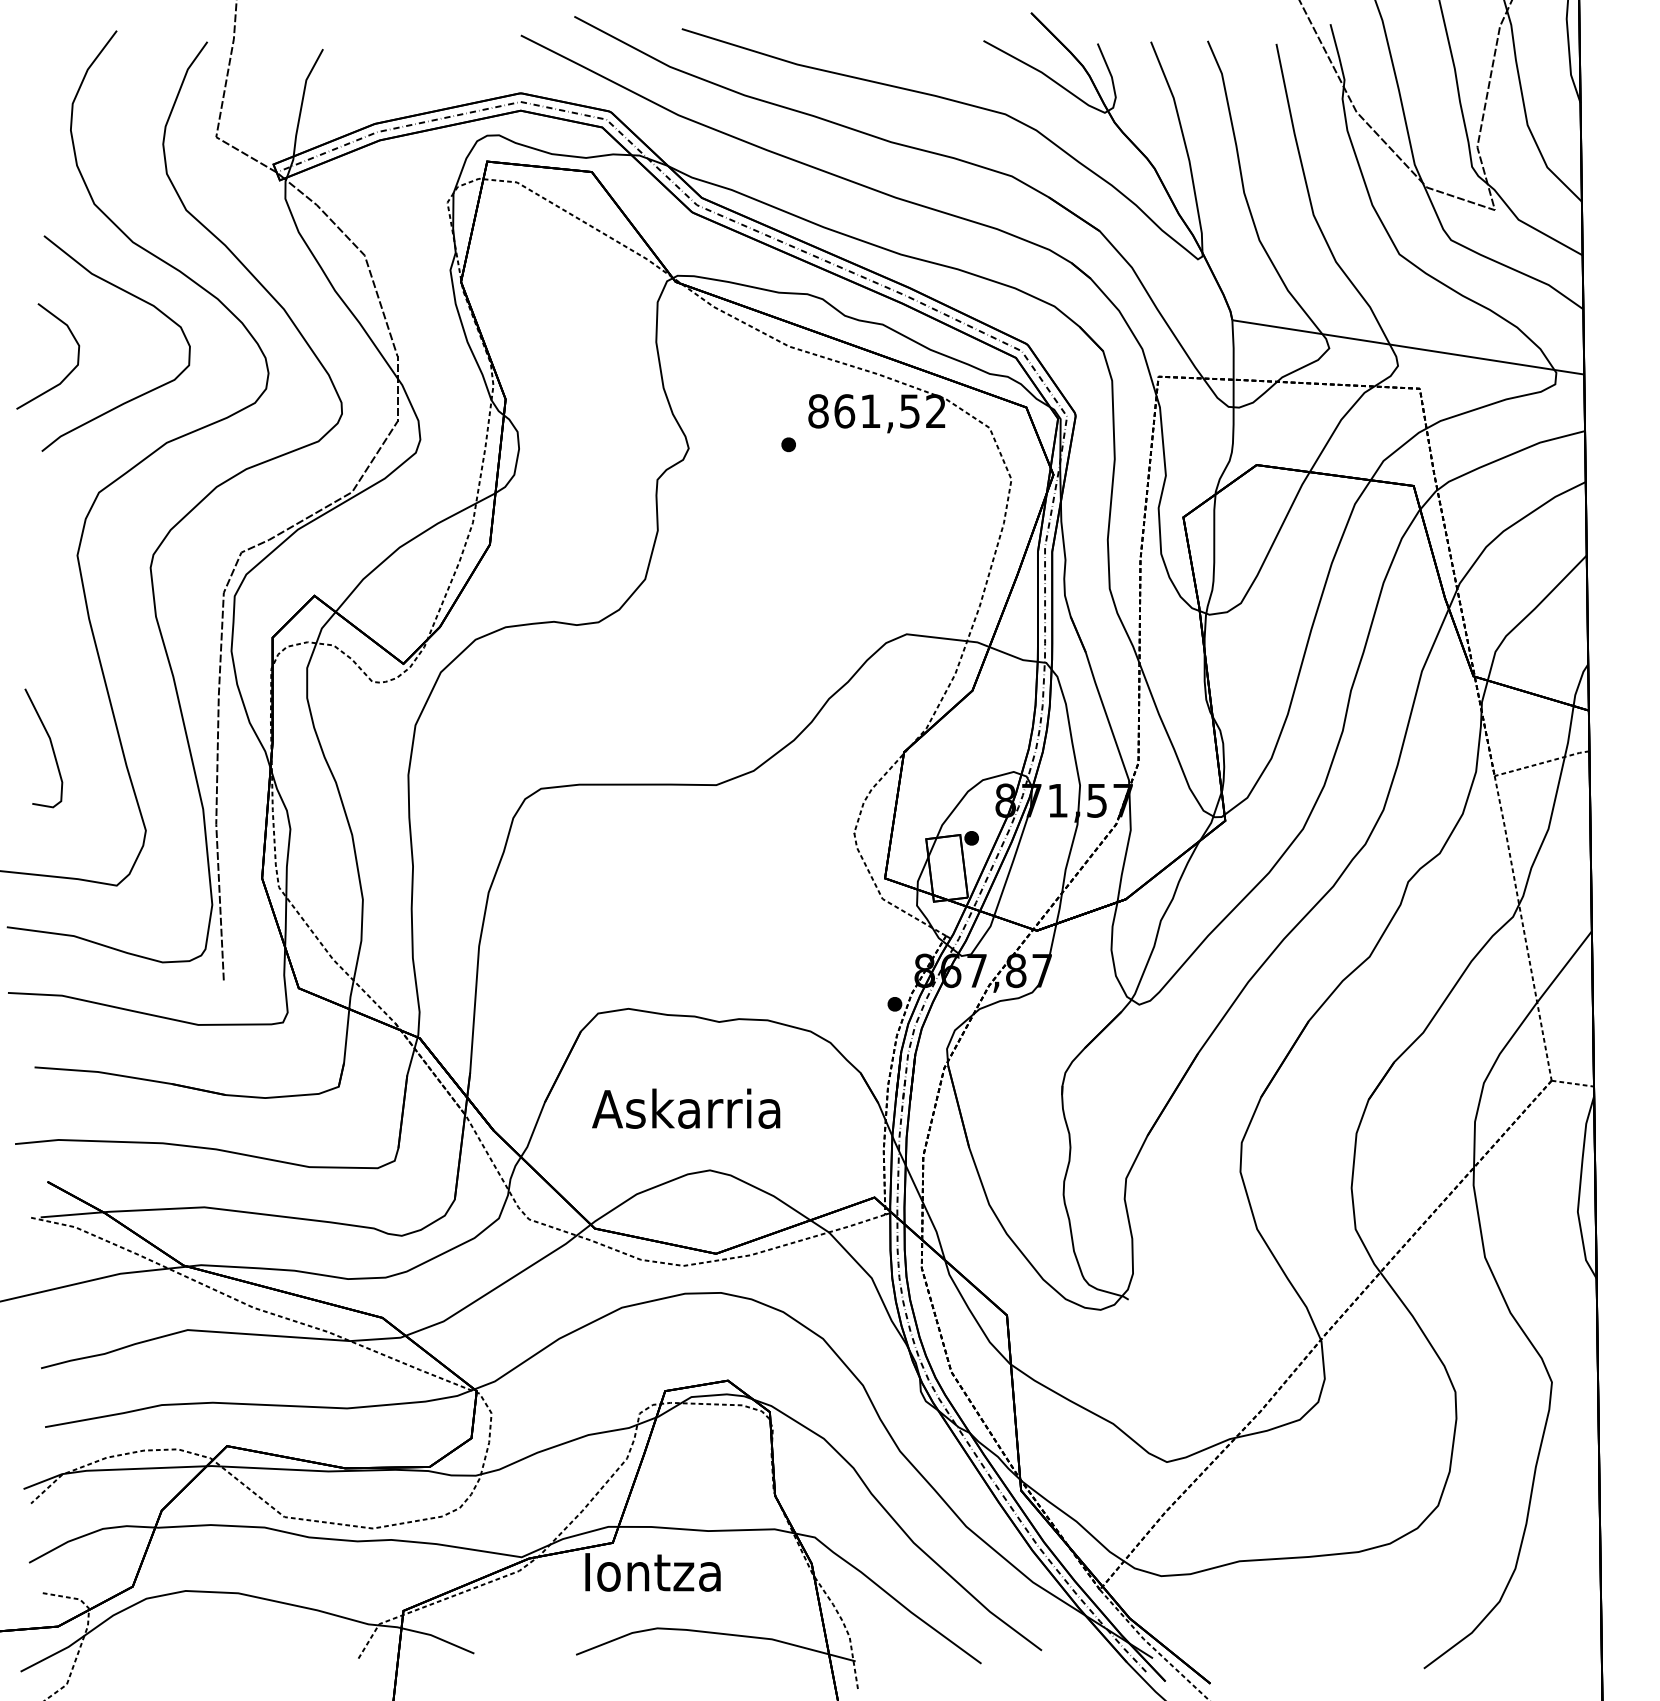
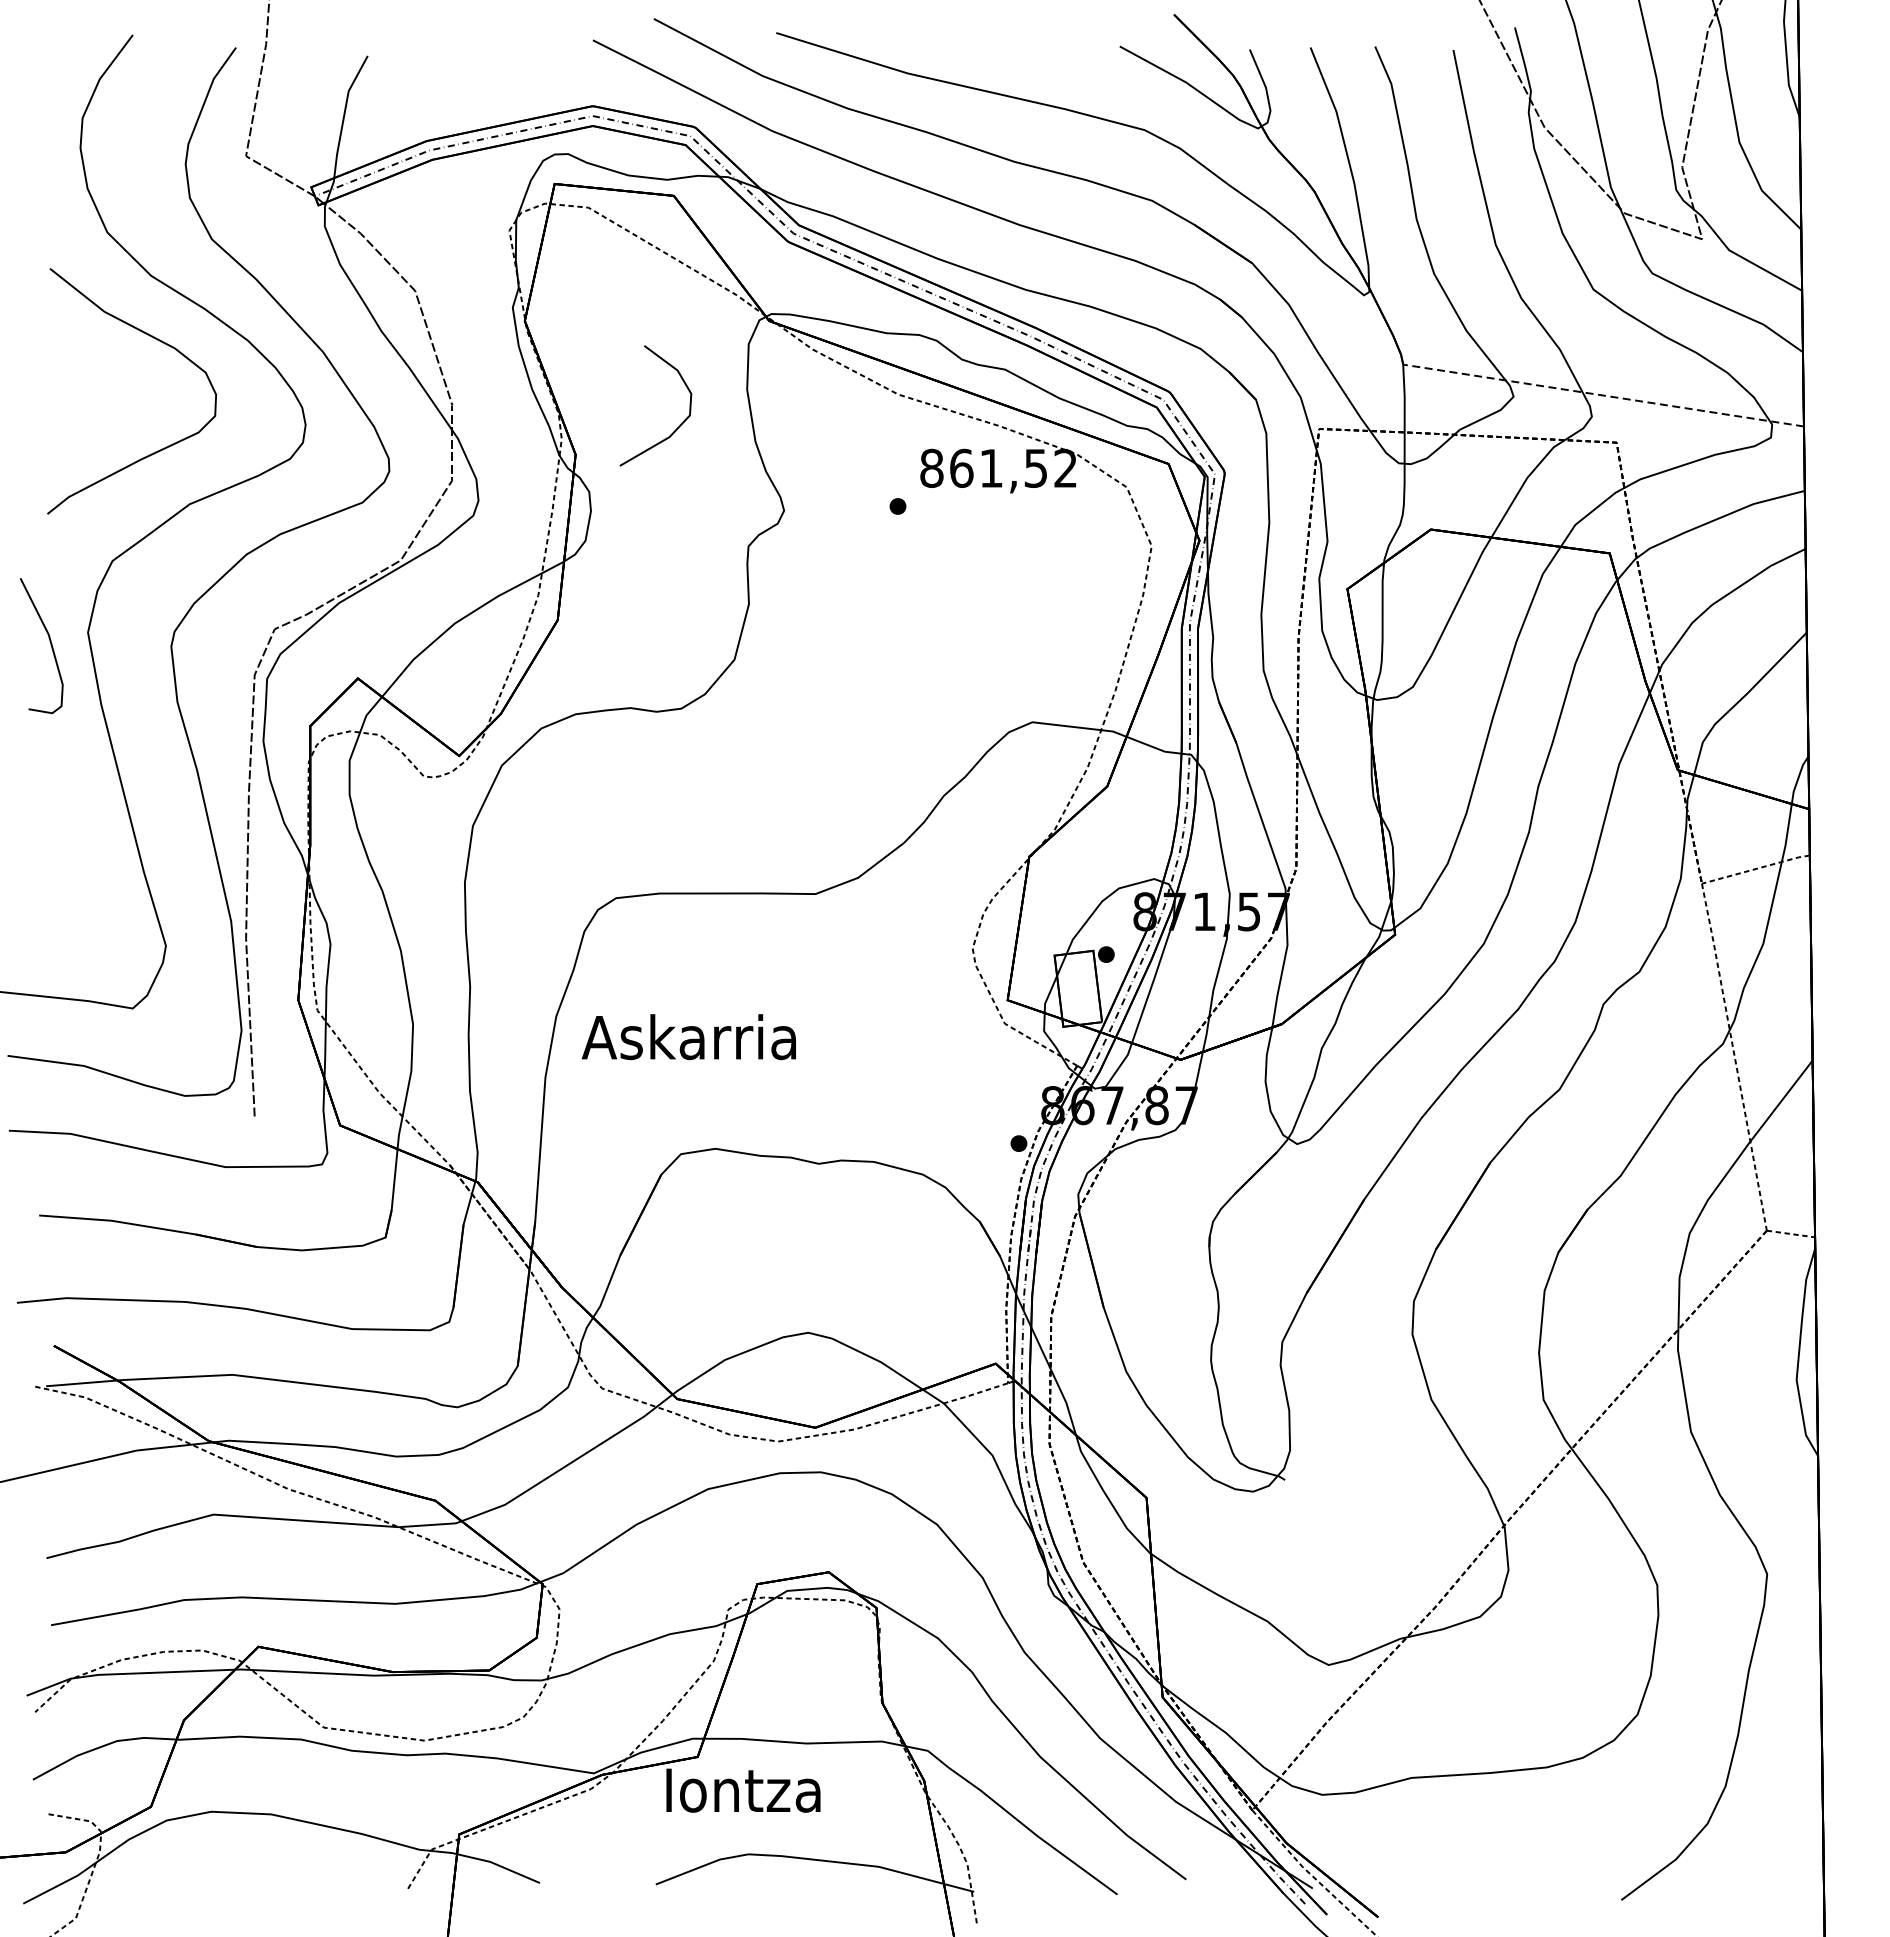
line: (1407, 347) -> (1602, 395), solid -> dashed
curve: (67, 374) -> (677, 426), moved
curve: (51, 748) -> (50, 646), moved
text: (686, 1108) -> (689, 1036), moved

